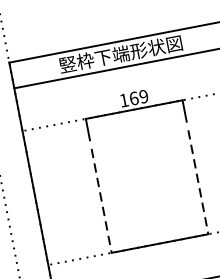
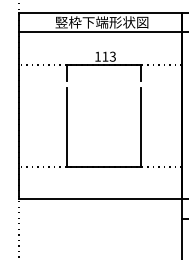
text: (138, 97) -> (108, 56), 169 -> 113
line: (198, 182) -> (140, 127), dashed -> solid
line: (102, 201) -> (67, 127), dashed -> solid

